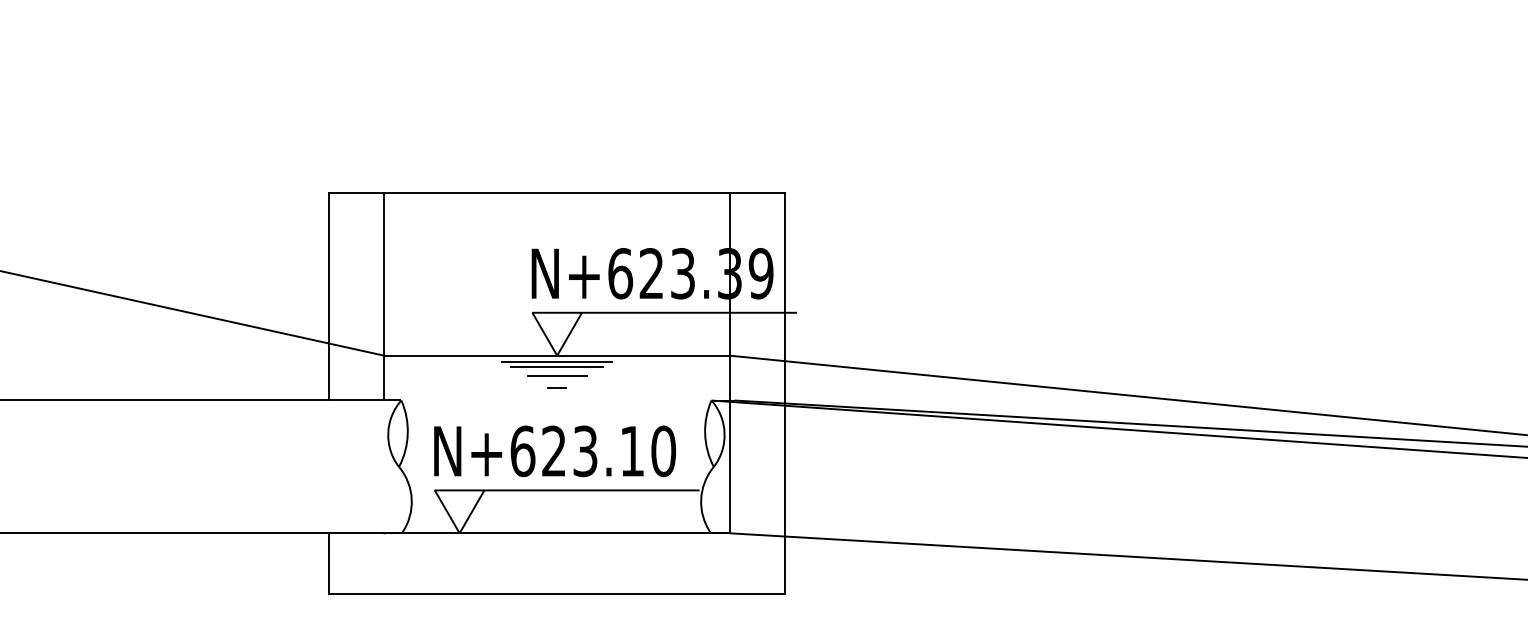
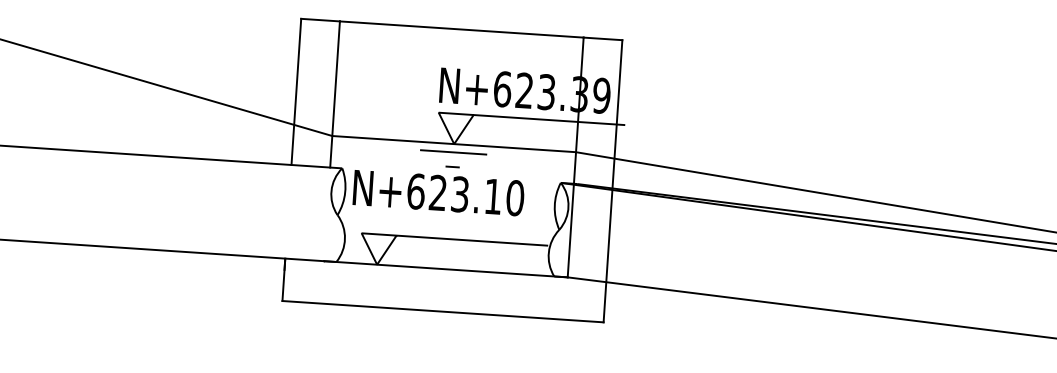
line: (557, 362) -> (454, 148), removed
line: (557, 375) -> (453, 158), removed
text: (555, 451) -> (439, 193), moved

